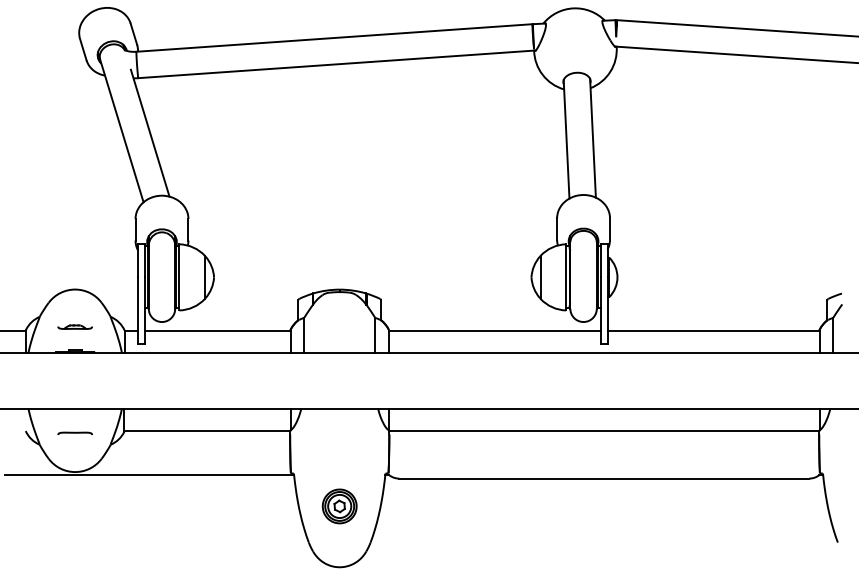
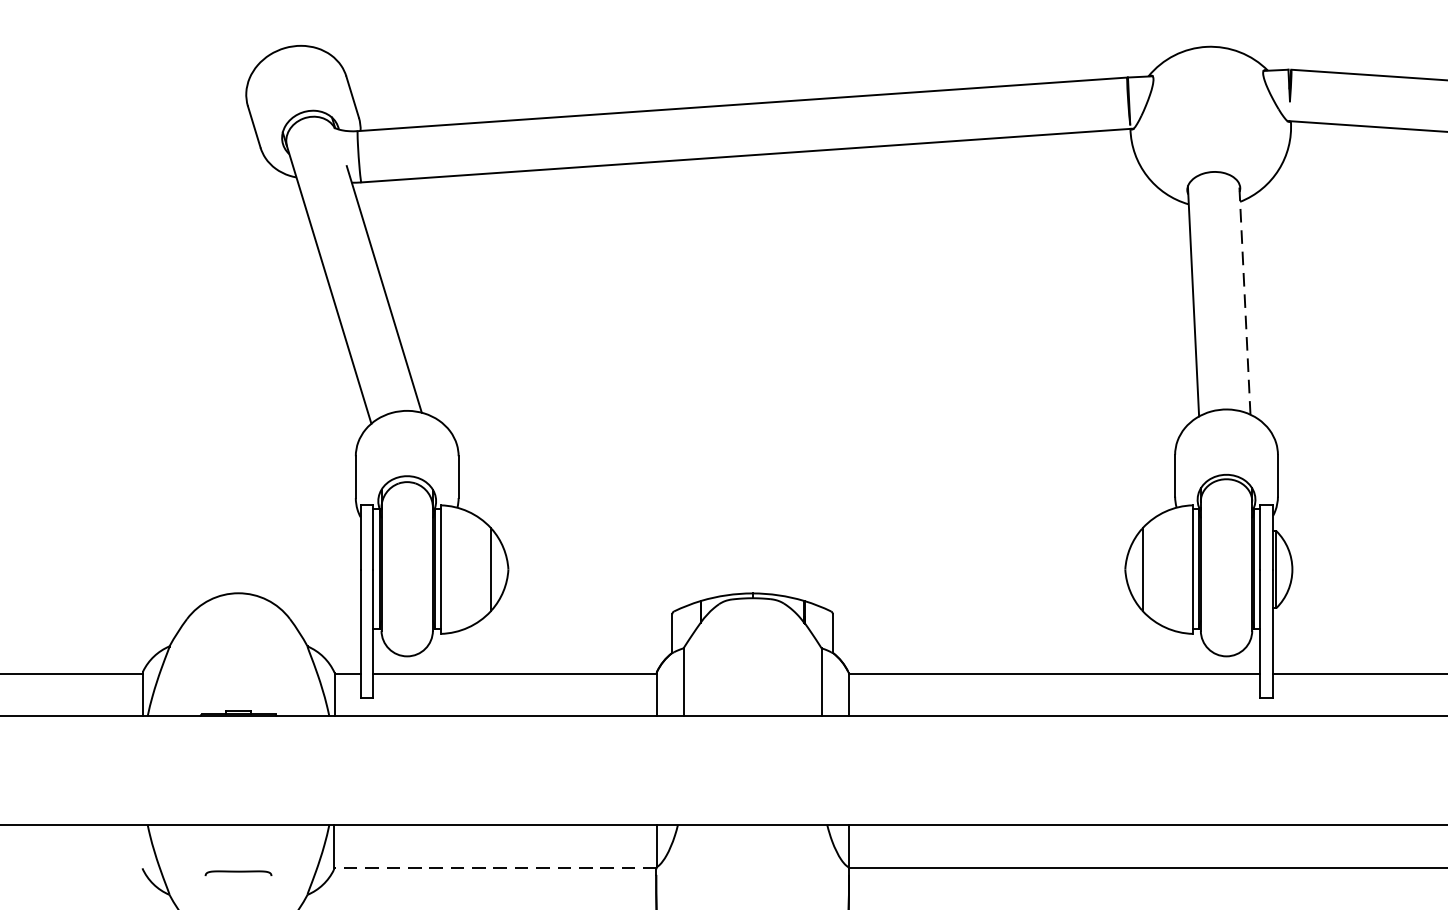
line: (592, 137) -> (1243, 297), solid -> dashed
part: (74, 326) -> (237, 665), removed
line: (206, 430) -> (493, 867), solid -> dashed

